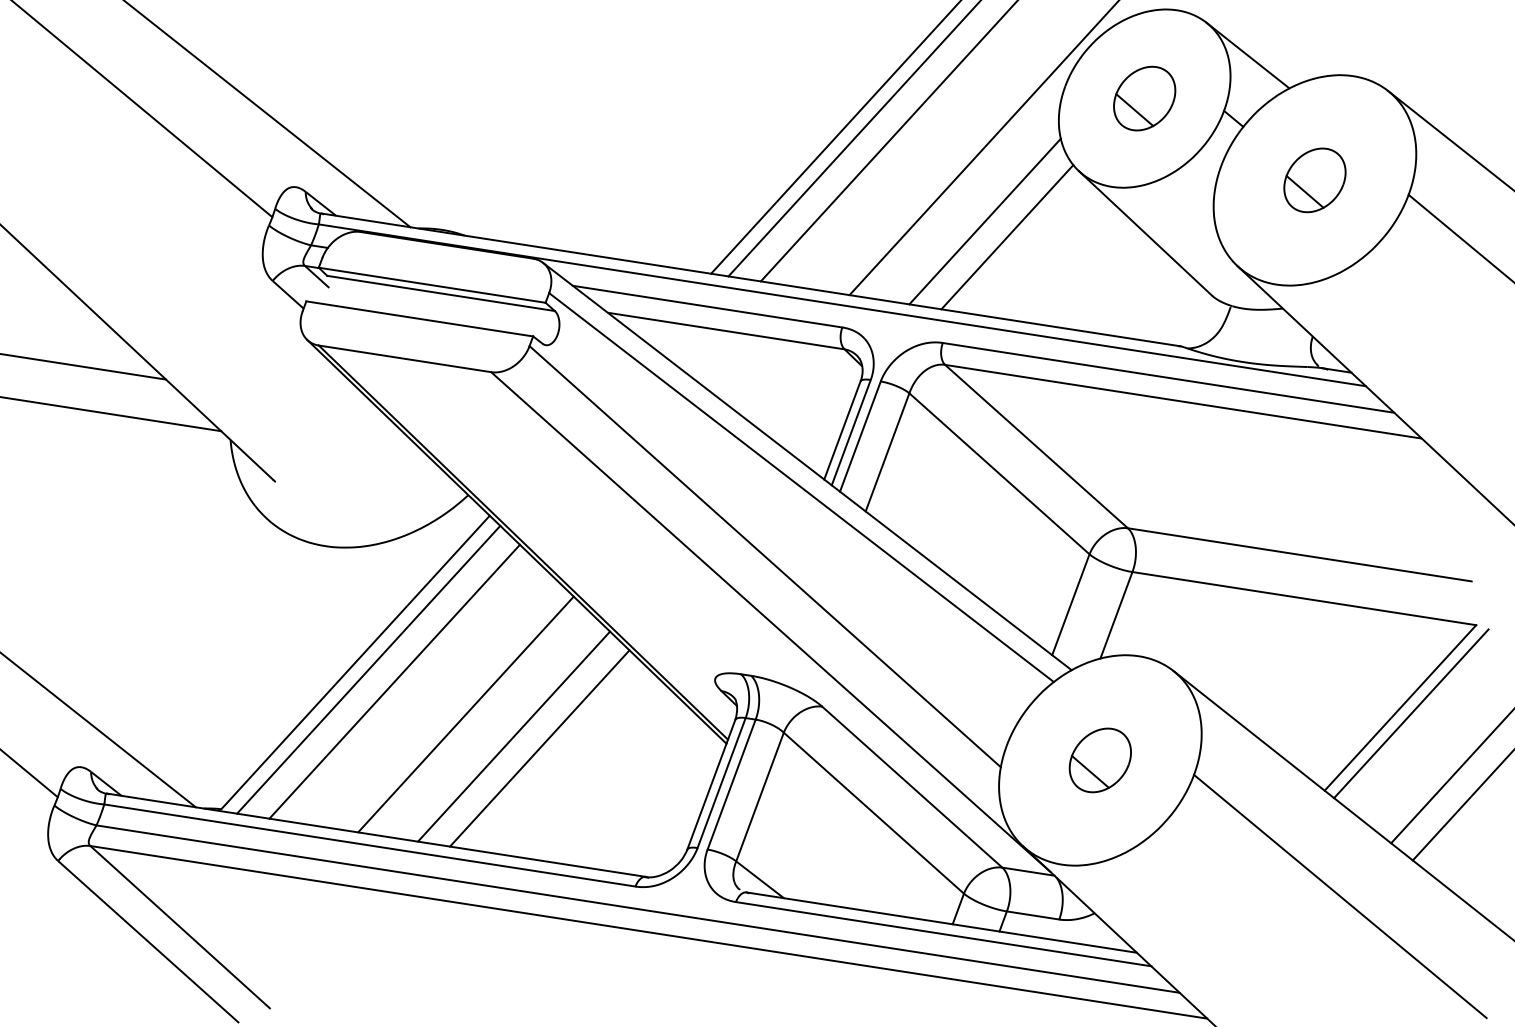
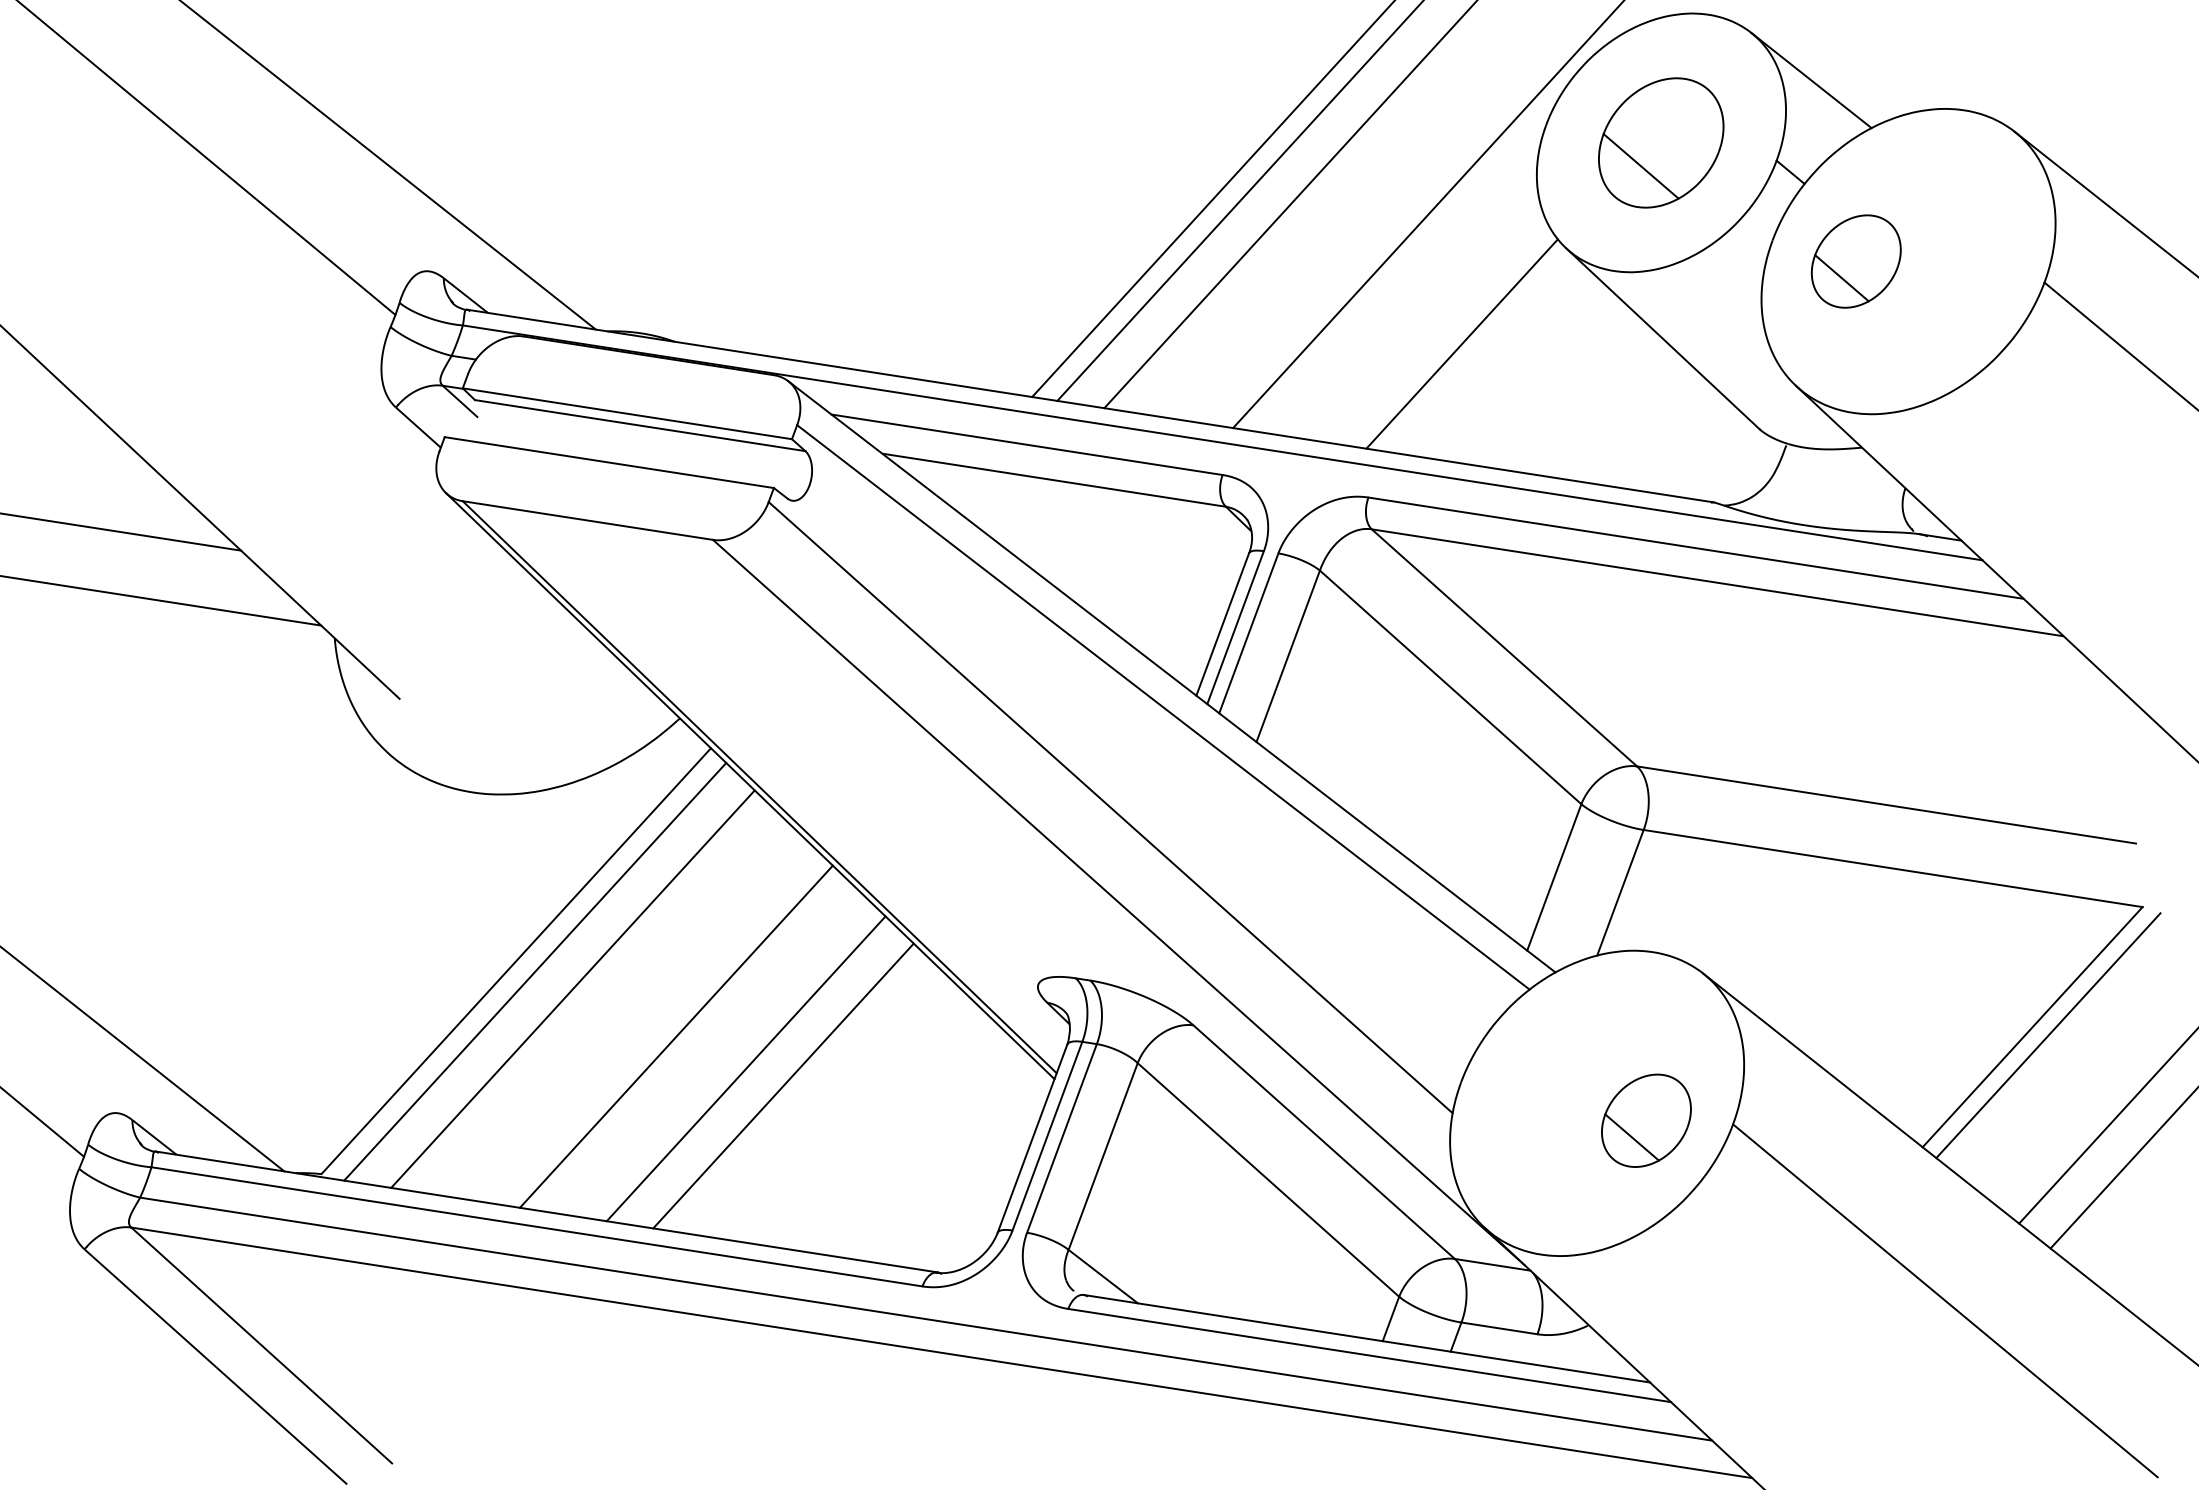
part: (1144, 98) -> (1661, 142), size x1.4
part: (1314, 180) -> (1855, 261), moved
line: (984, 221) -> (1428, 321), removed
part: (1099, 760) -> (1645, 1120), moved

